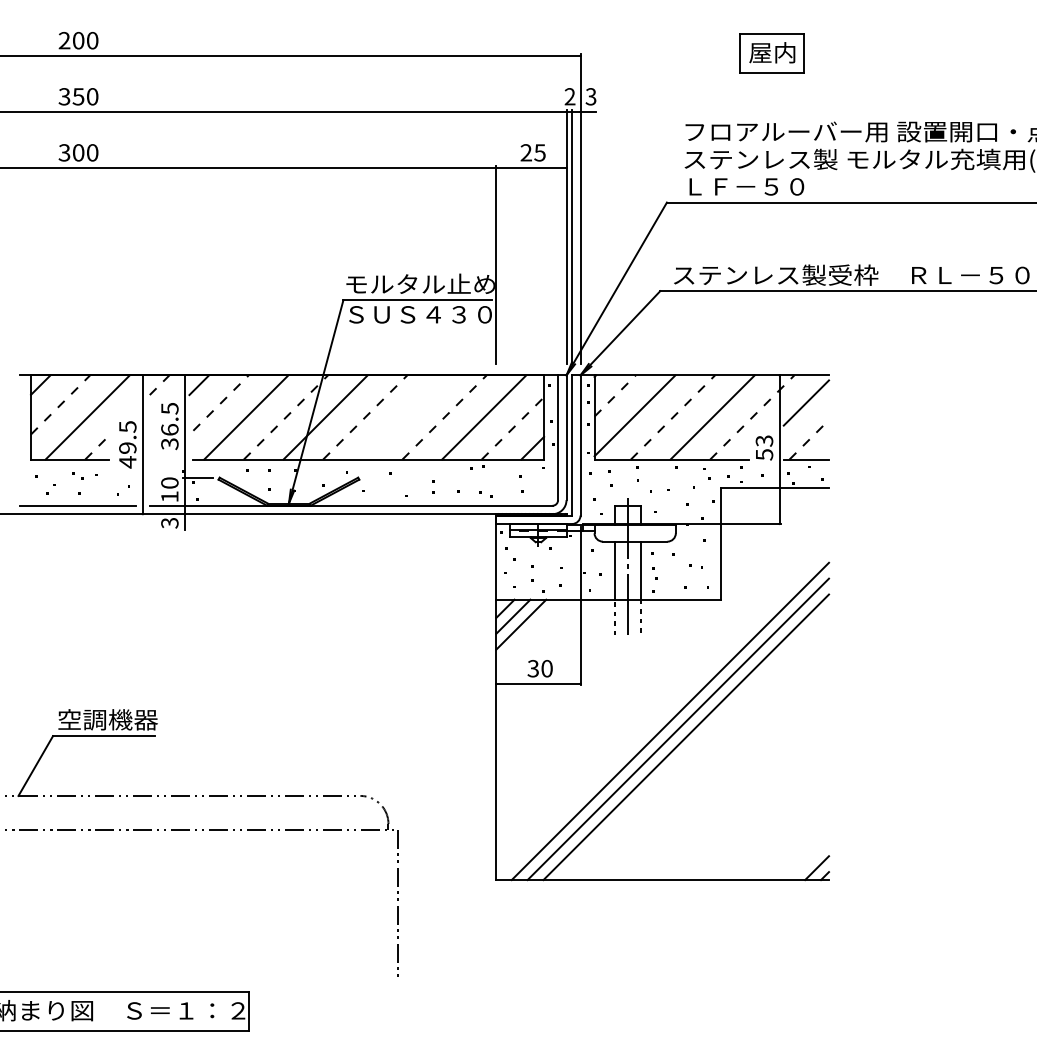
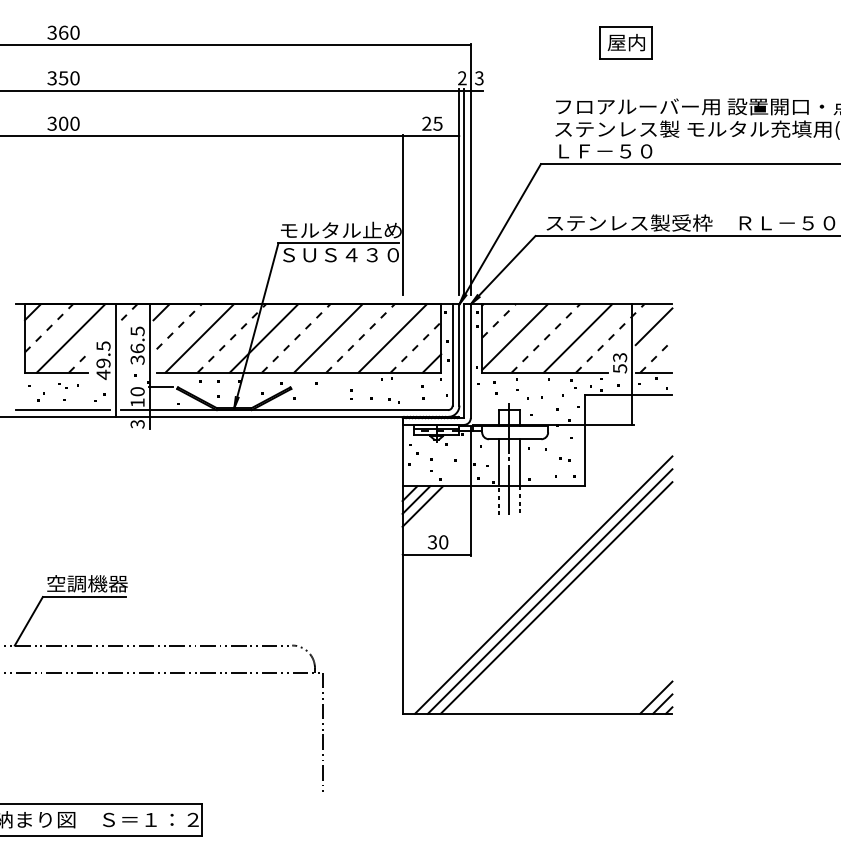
text: (71, 40) -> (57, 32), 200 -> 360
line: (404, 417) -> (328, 338), added
line: (809, 860) -> (656, 697), added

